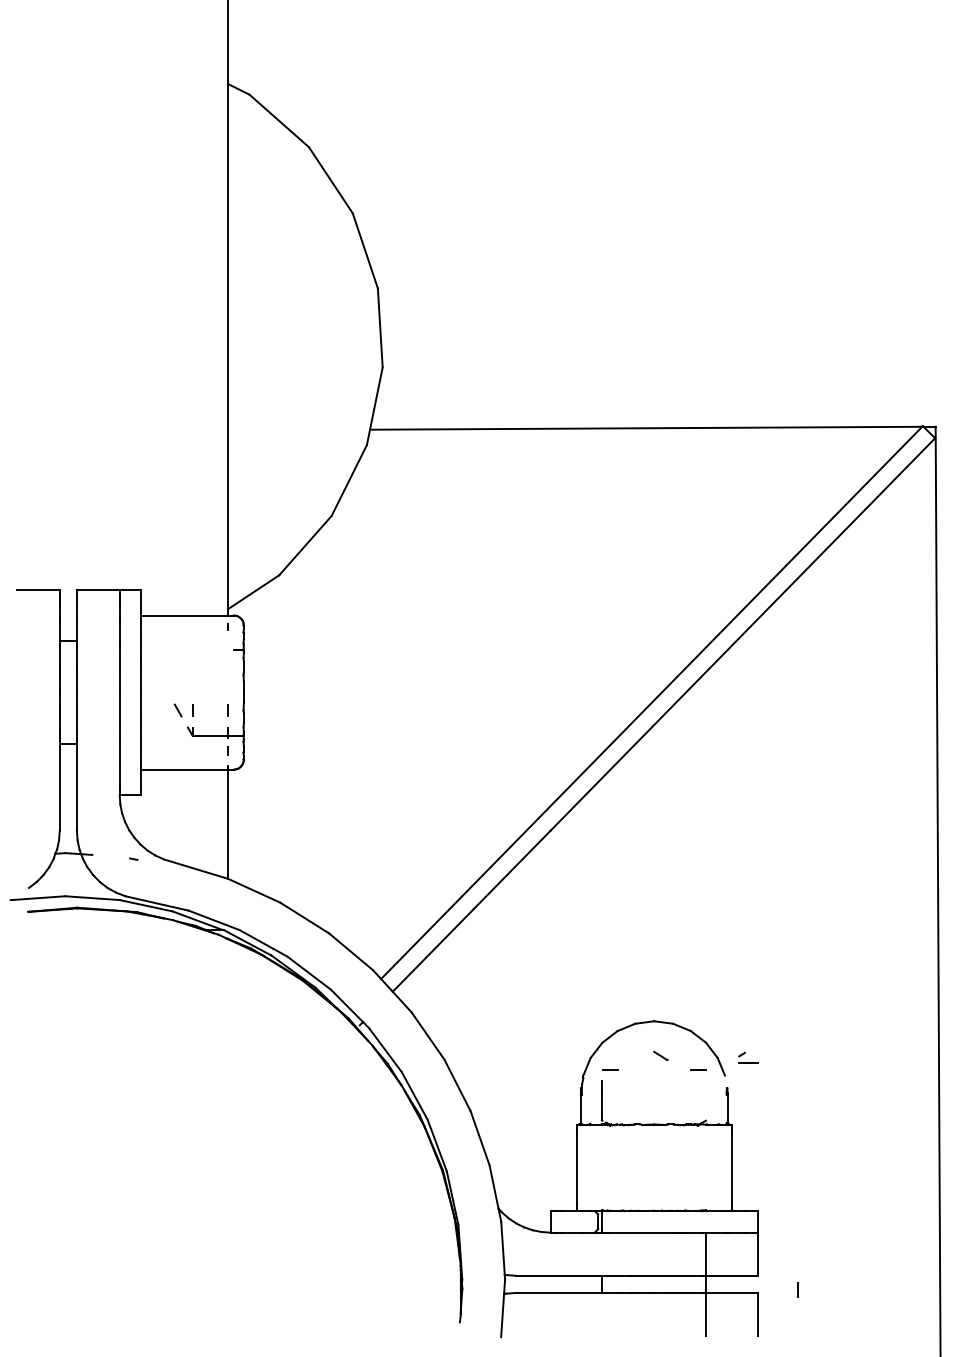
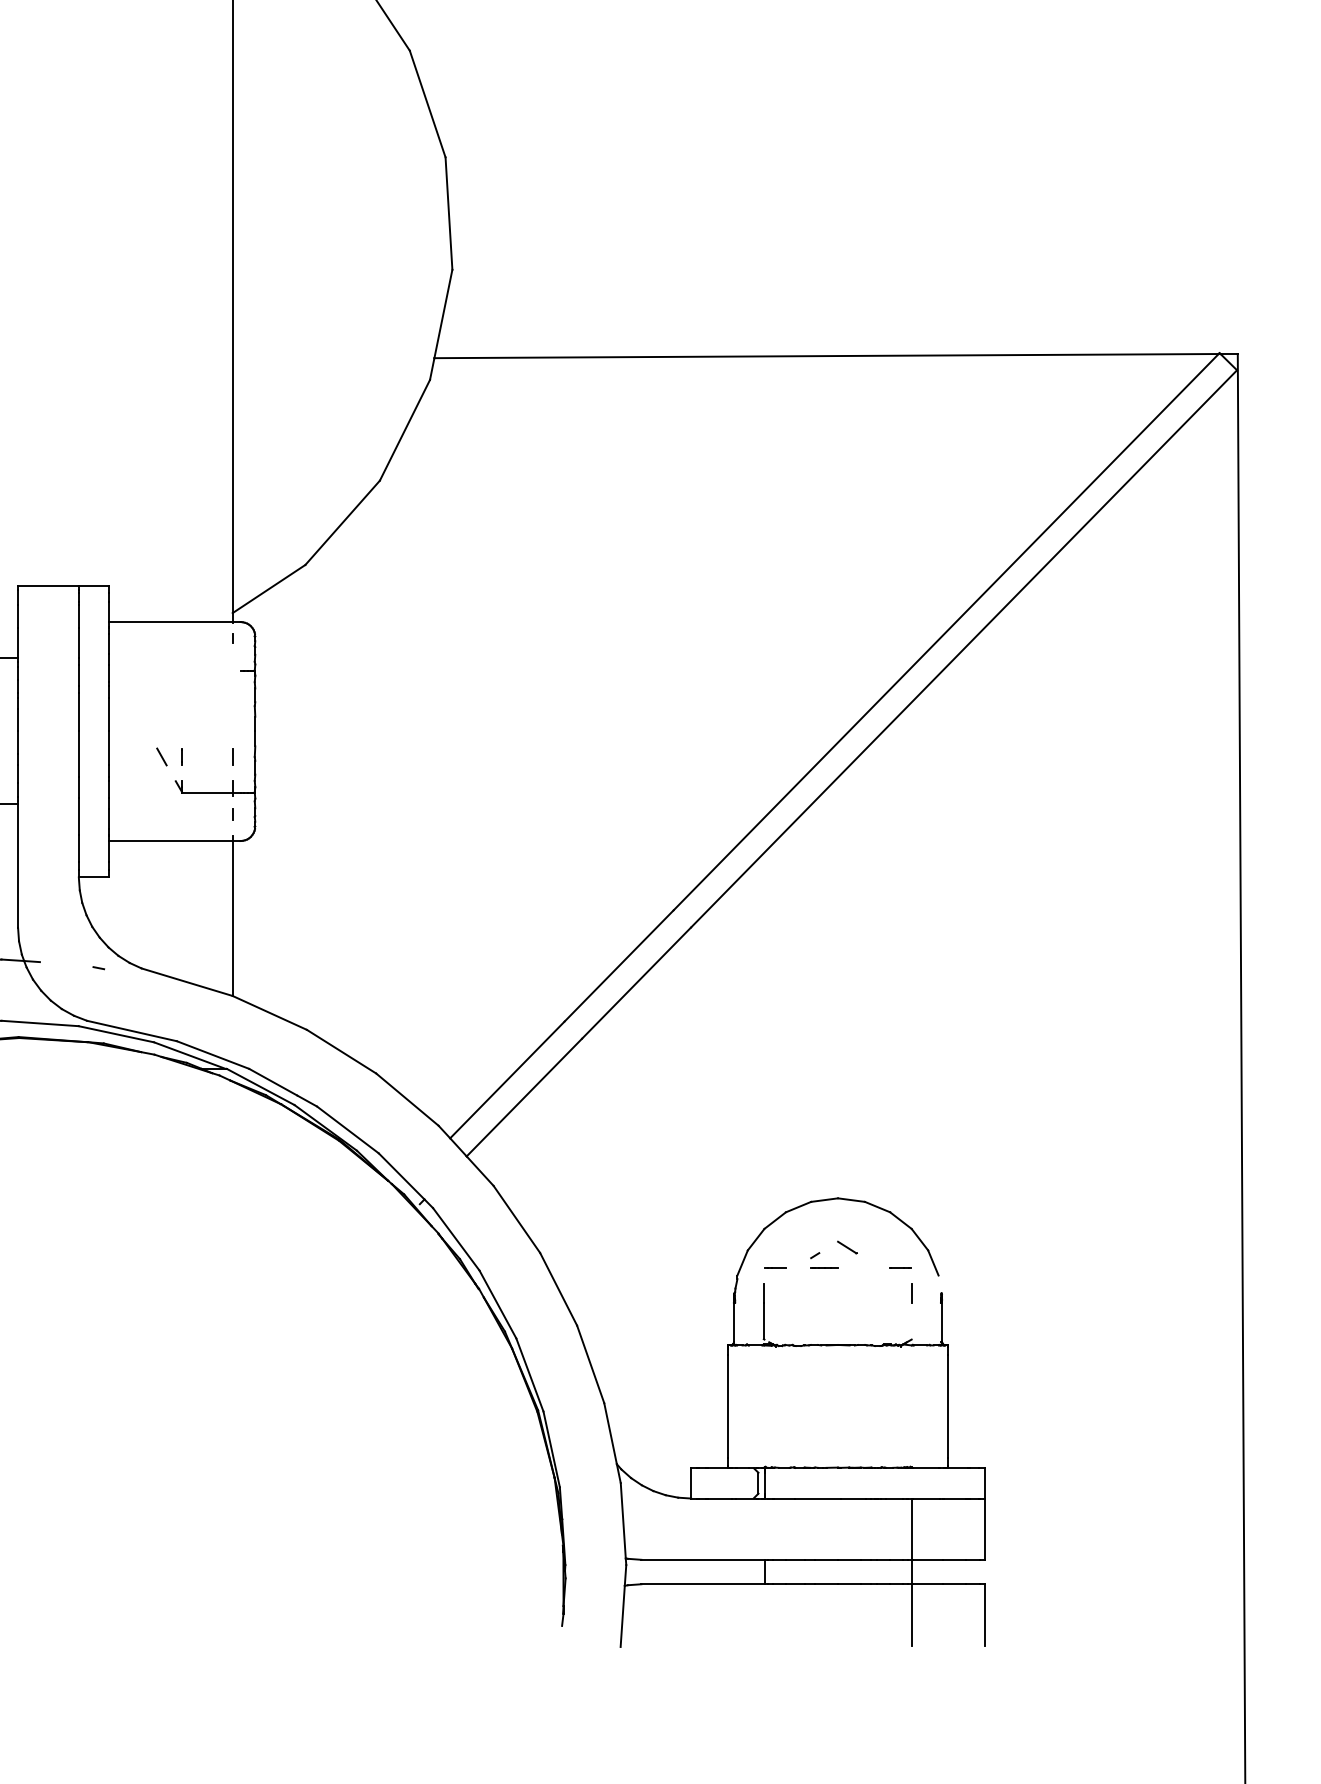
part: (748, 1057) -> (824, 1259), moved
line: (797, 1289) -> (910, 1292), moved

